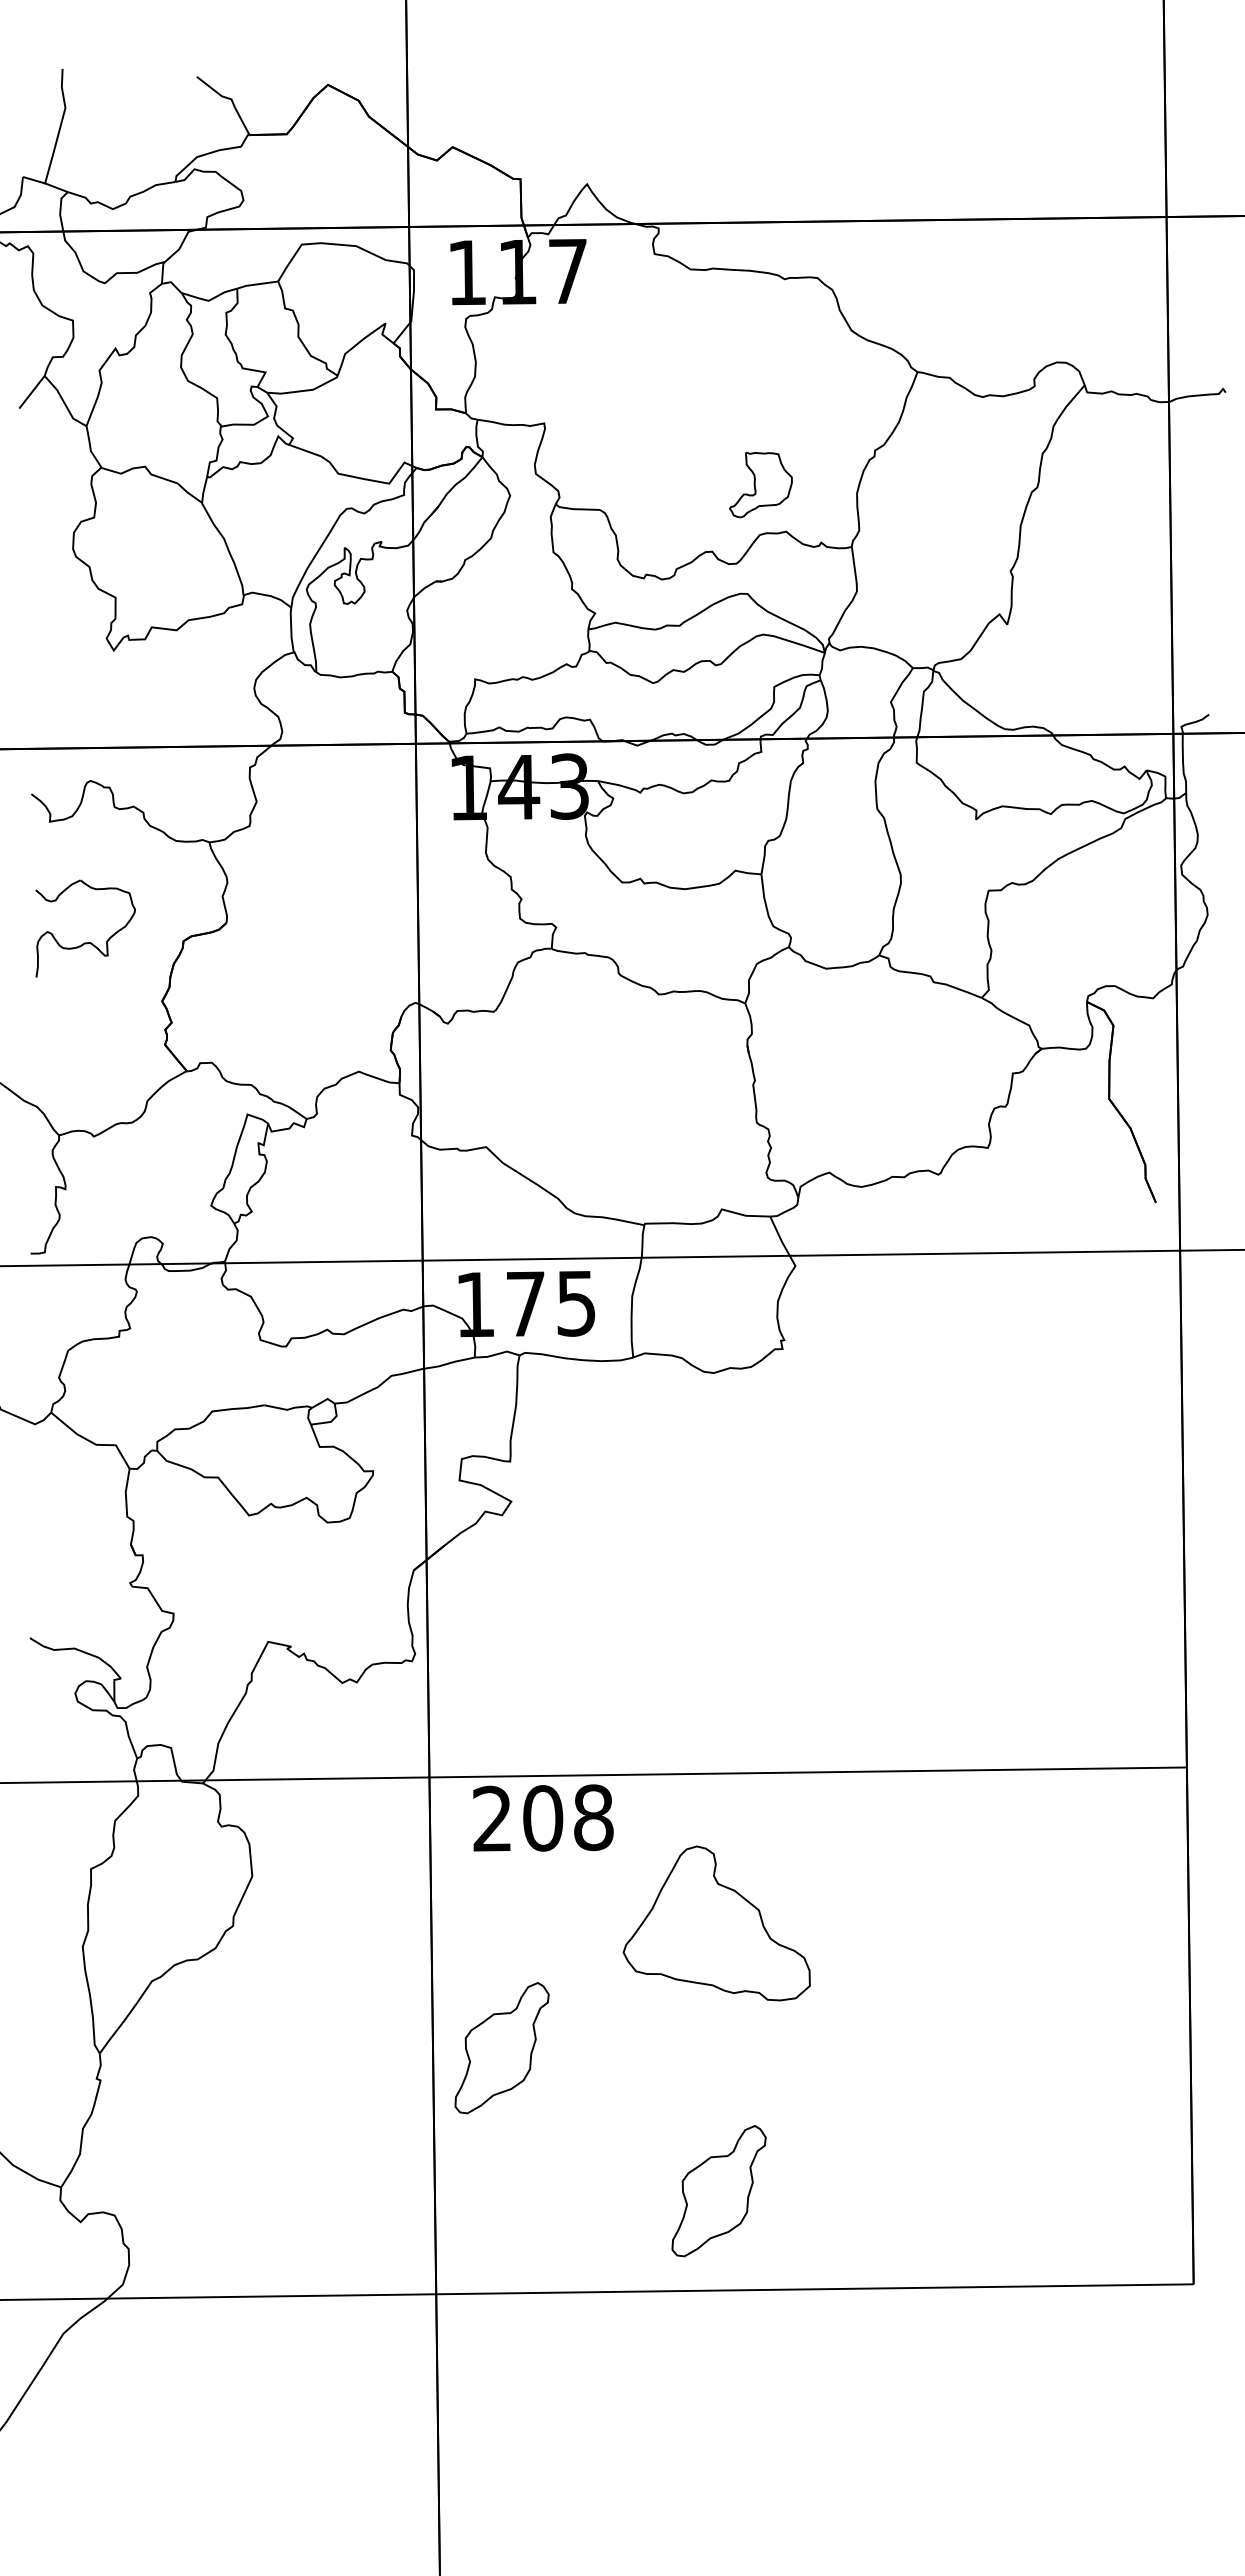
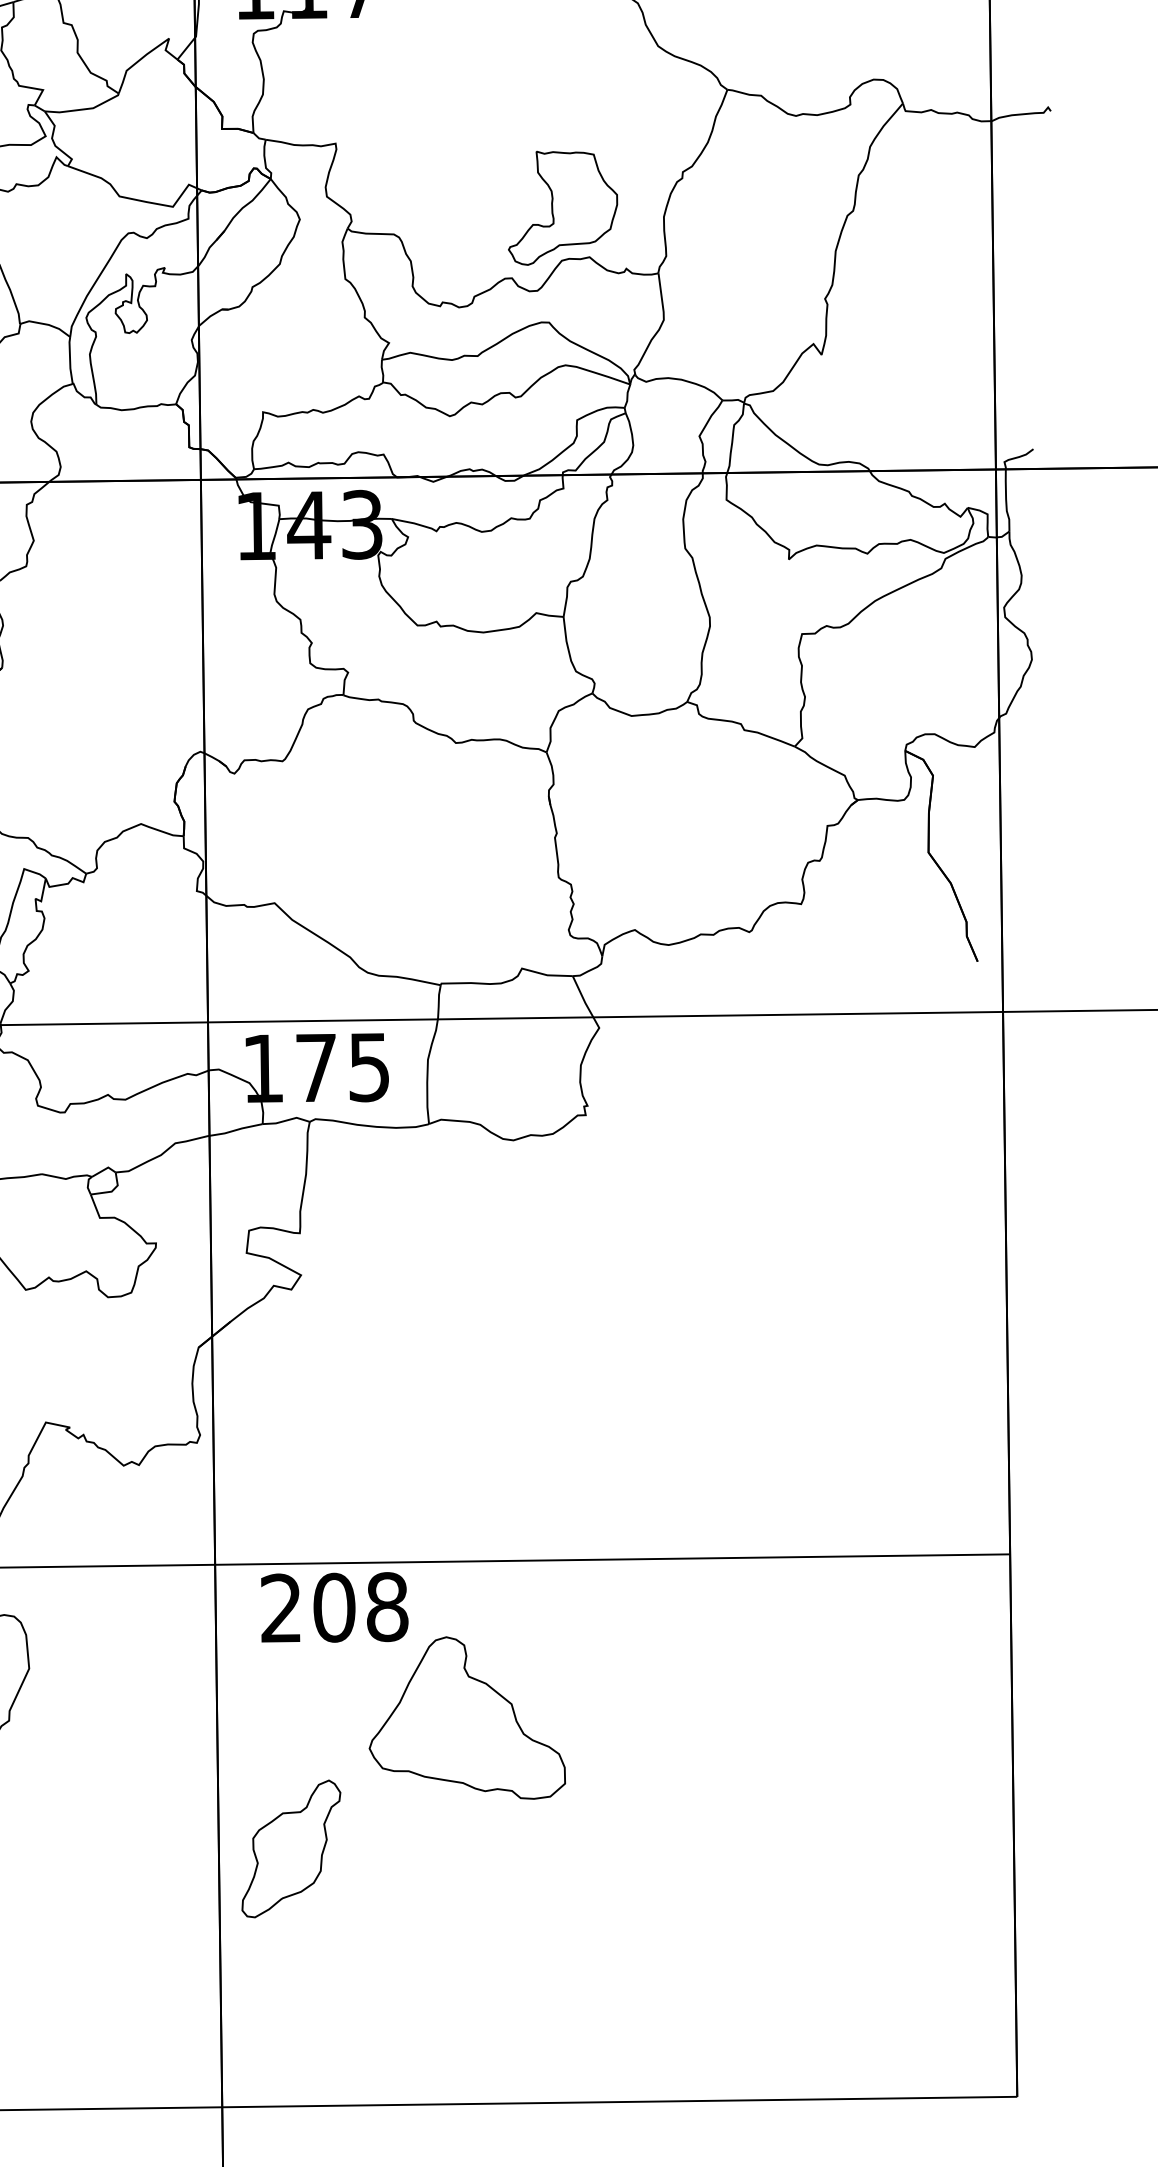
part: (760, 484) -> (562, 207), size x1.67
part: (716, 1923) -> (467, 1718), moved
part: (718, 2191) -> (518, 1999), removed

